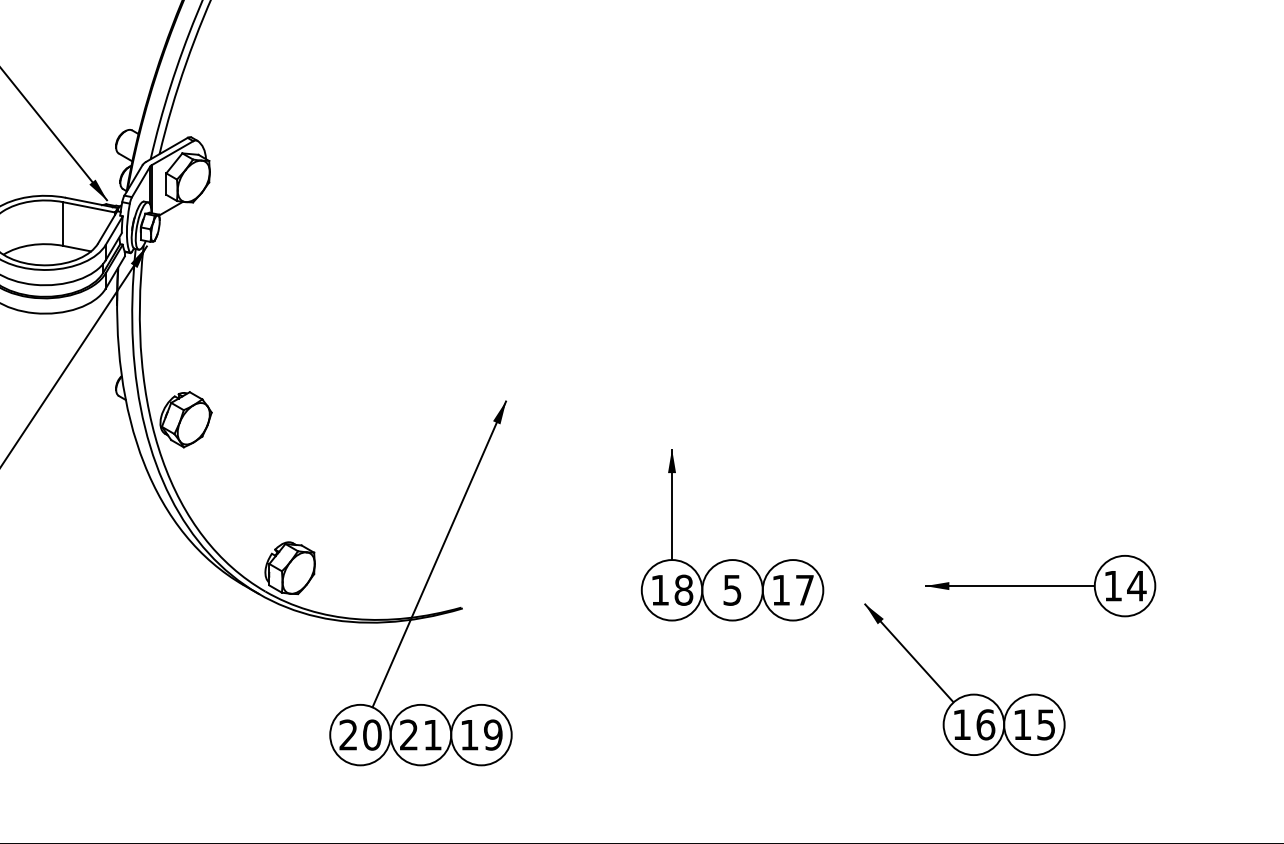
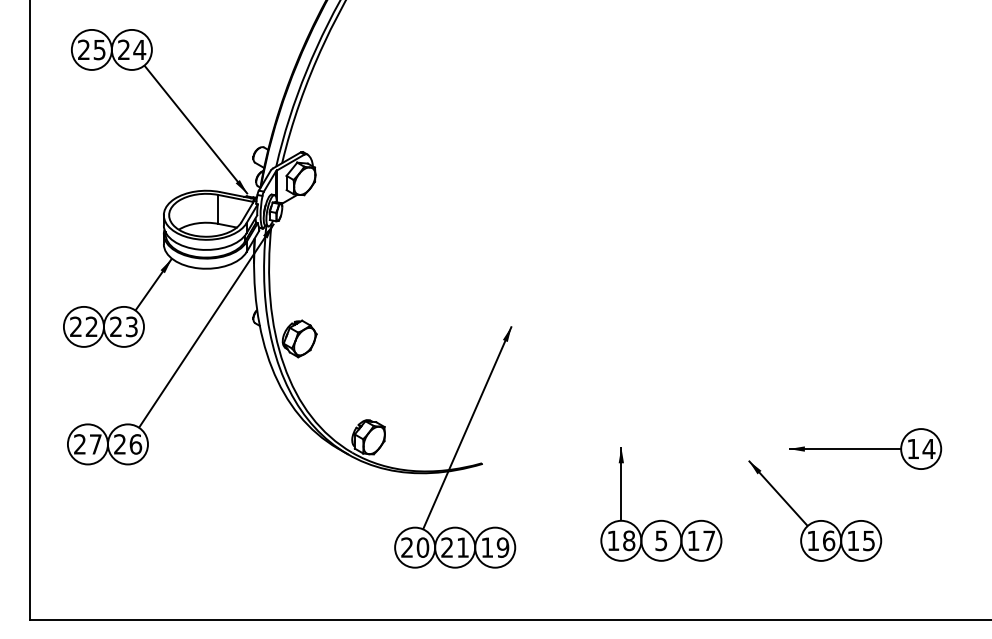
part: (732, 558) -> (661, 519), moved

